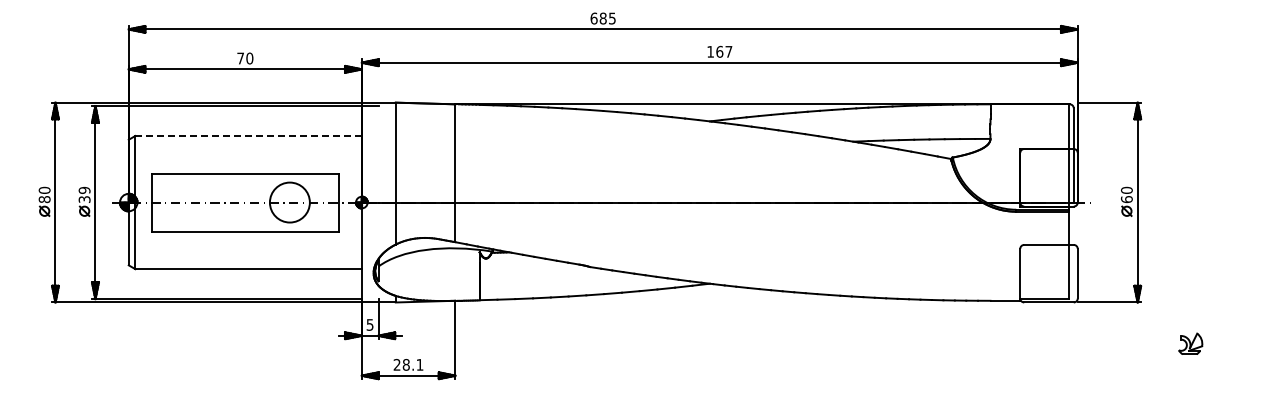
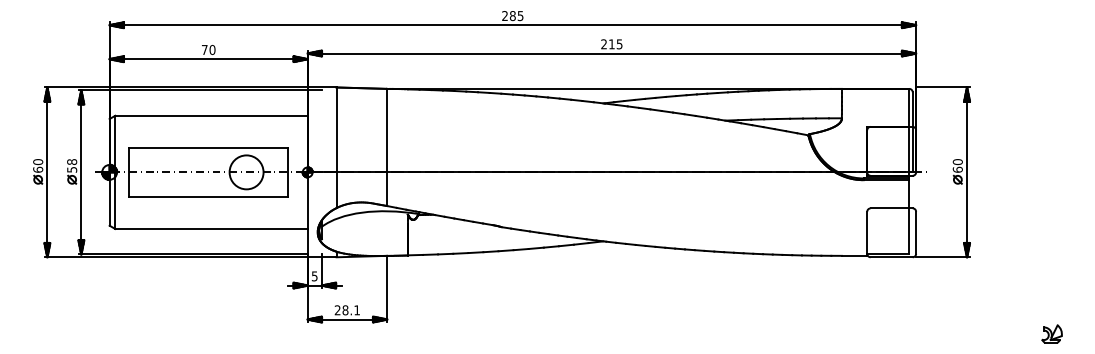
text: (593, 18) -> (504, 15), 685 -> 285
text: (719, 51) -> (611, 44), 167 -> 215
line: (248, 135) -> (211, 115), dashed -> solid
text: (84, 194) -> (72, 165), 39 -> 58
text: (44, 199) -> (38, 169), 80 -> 60
part: (1190, 343) -> (1051, 333), moved

